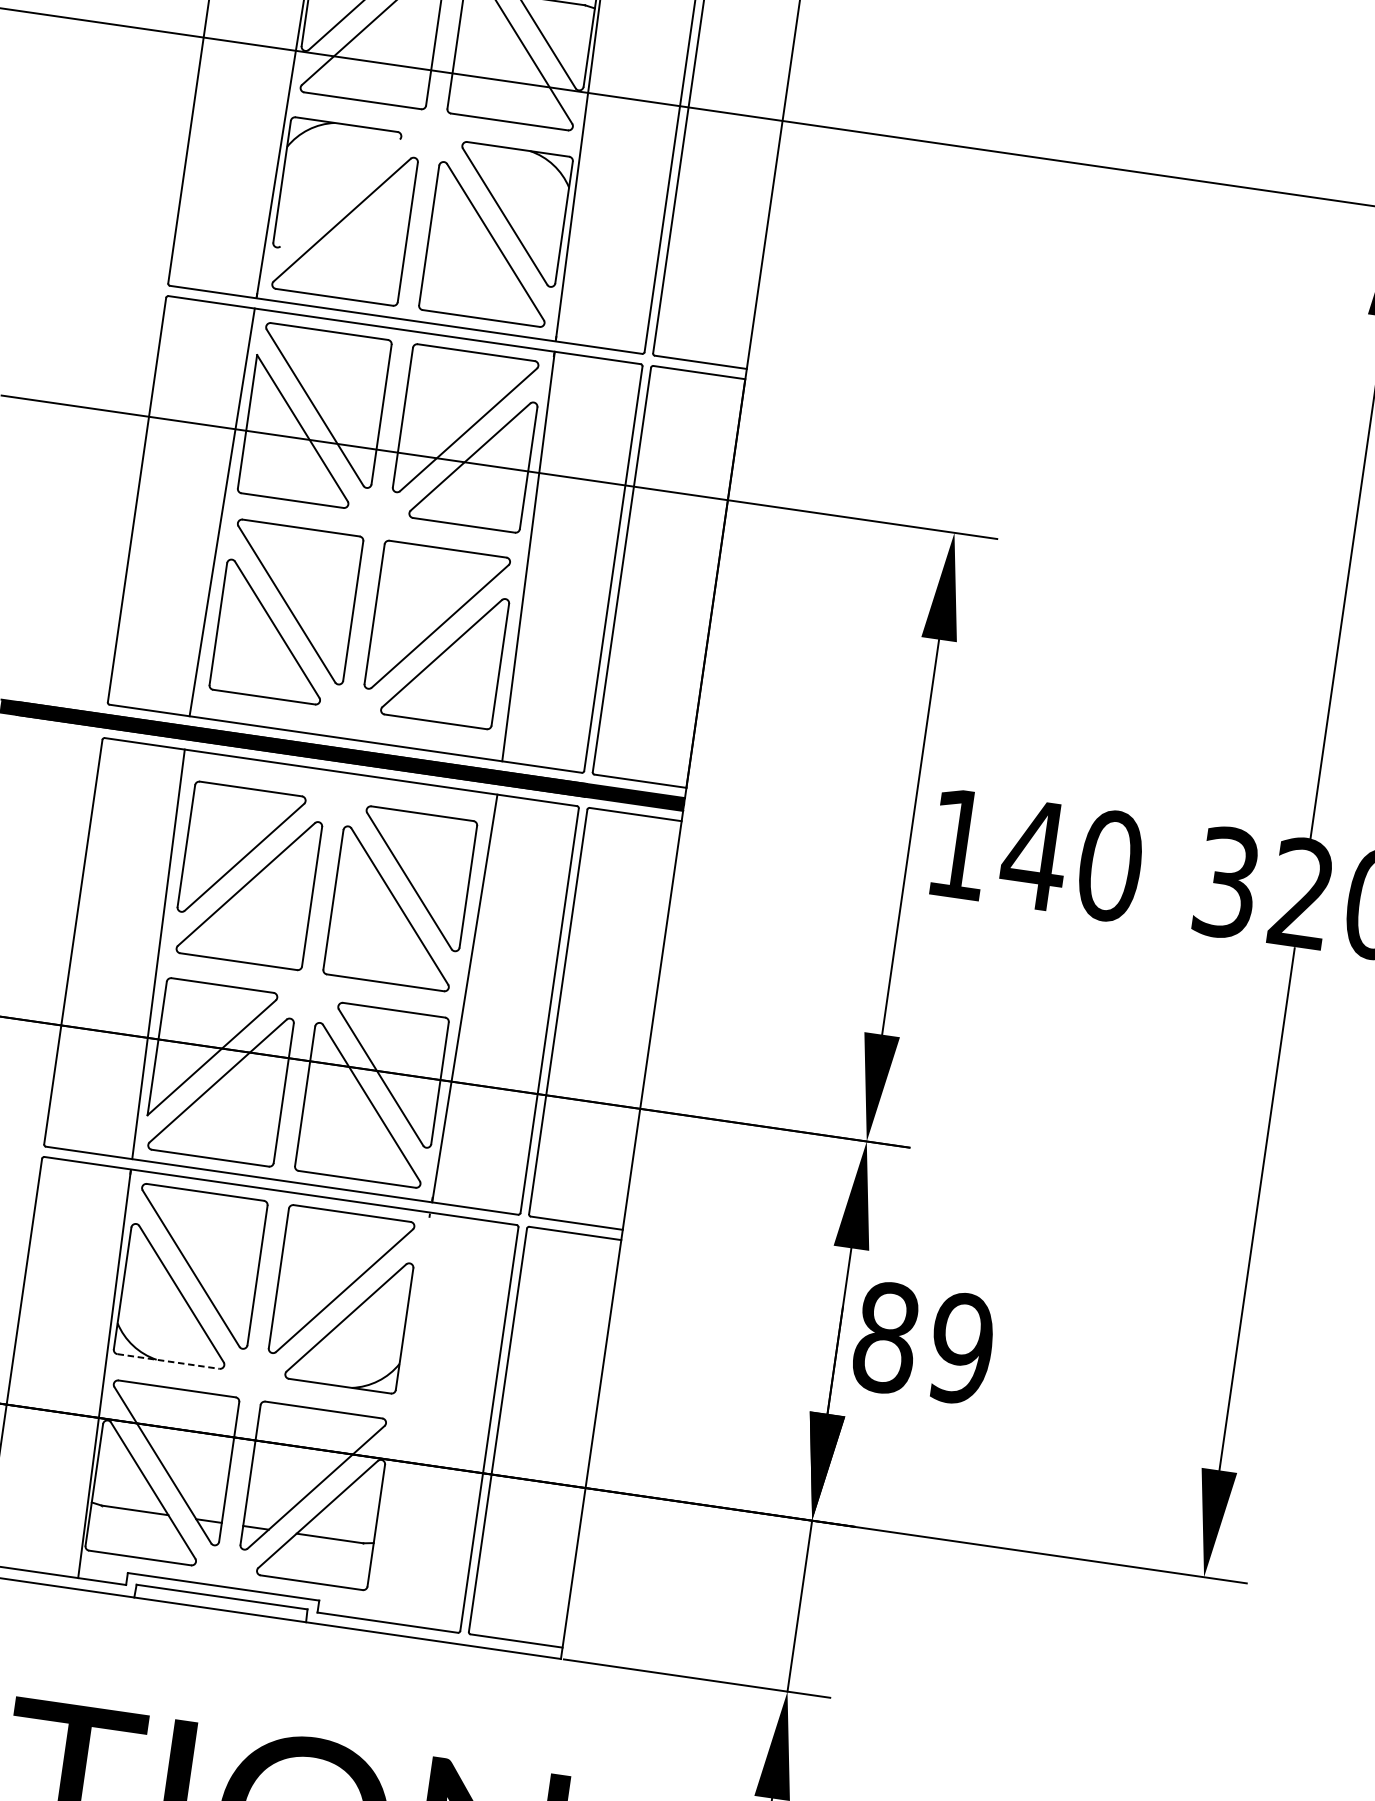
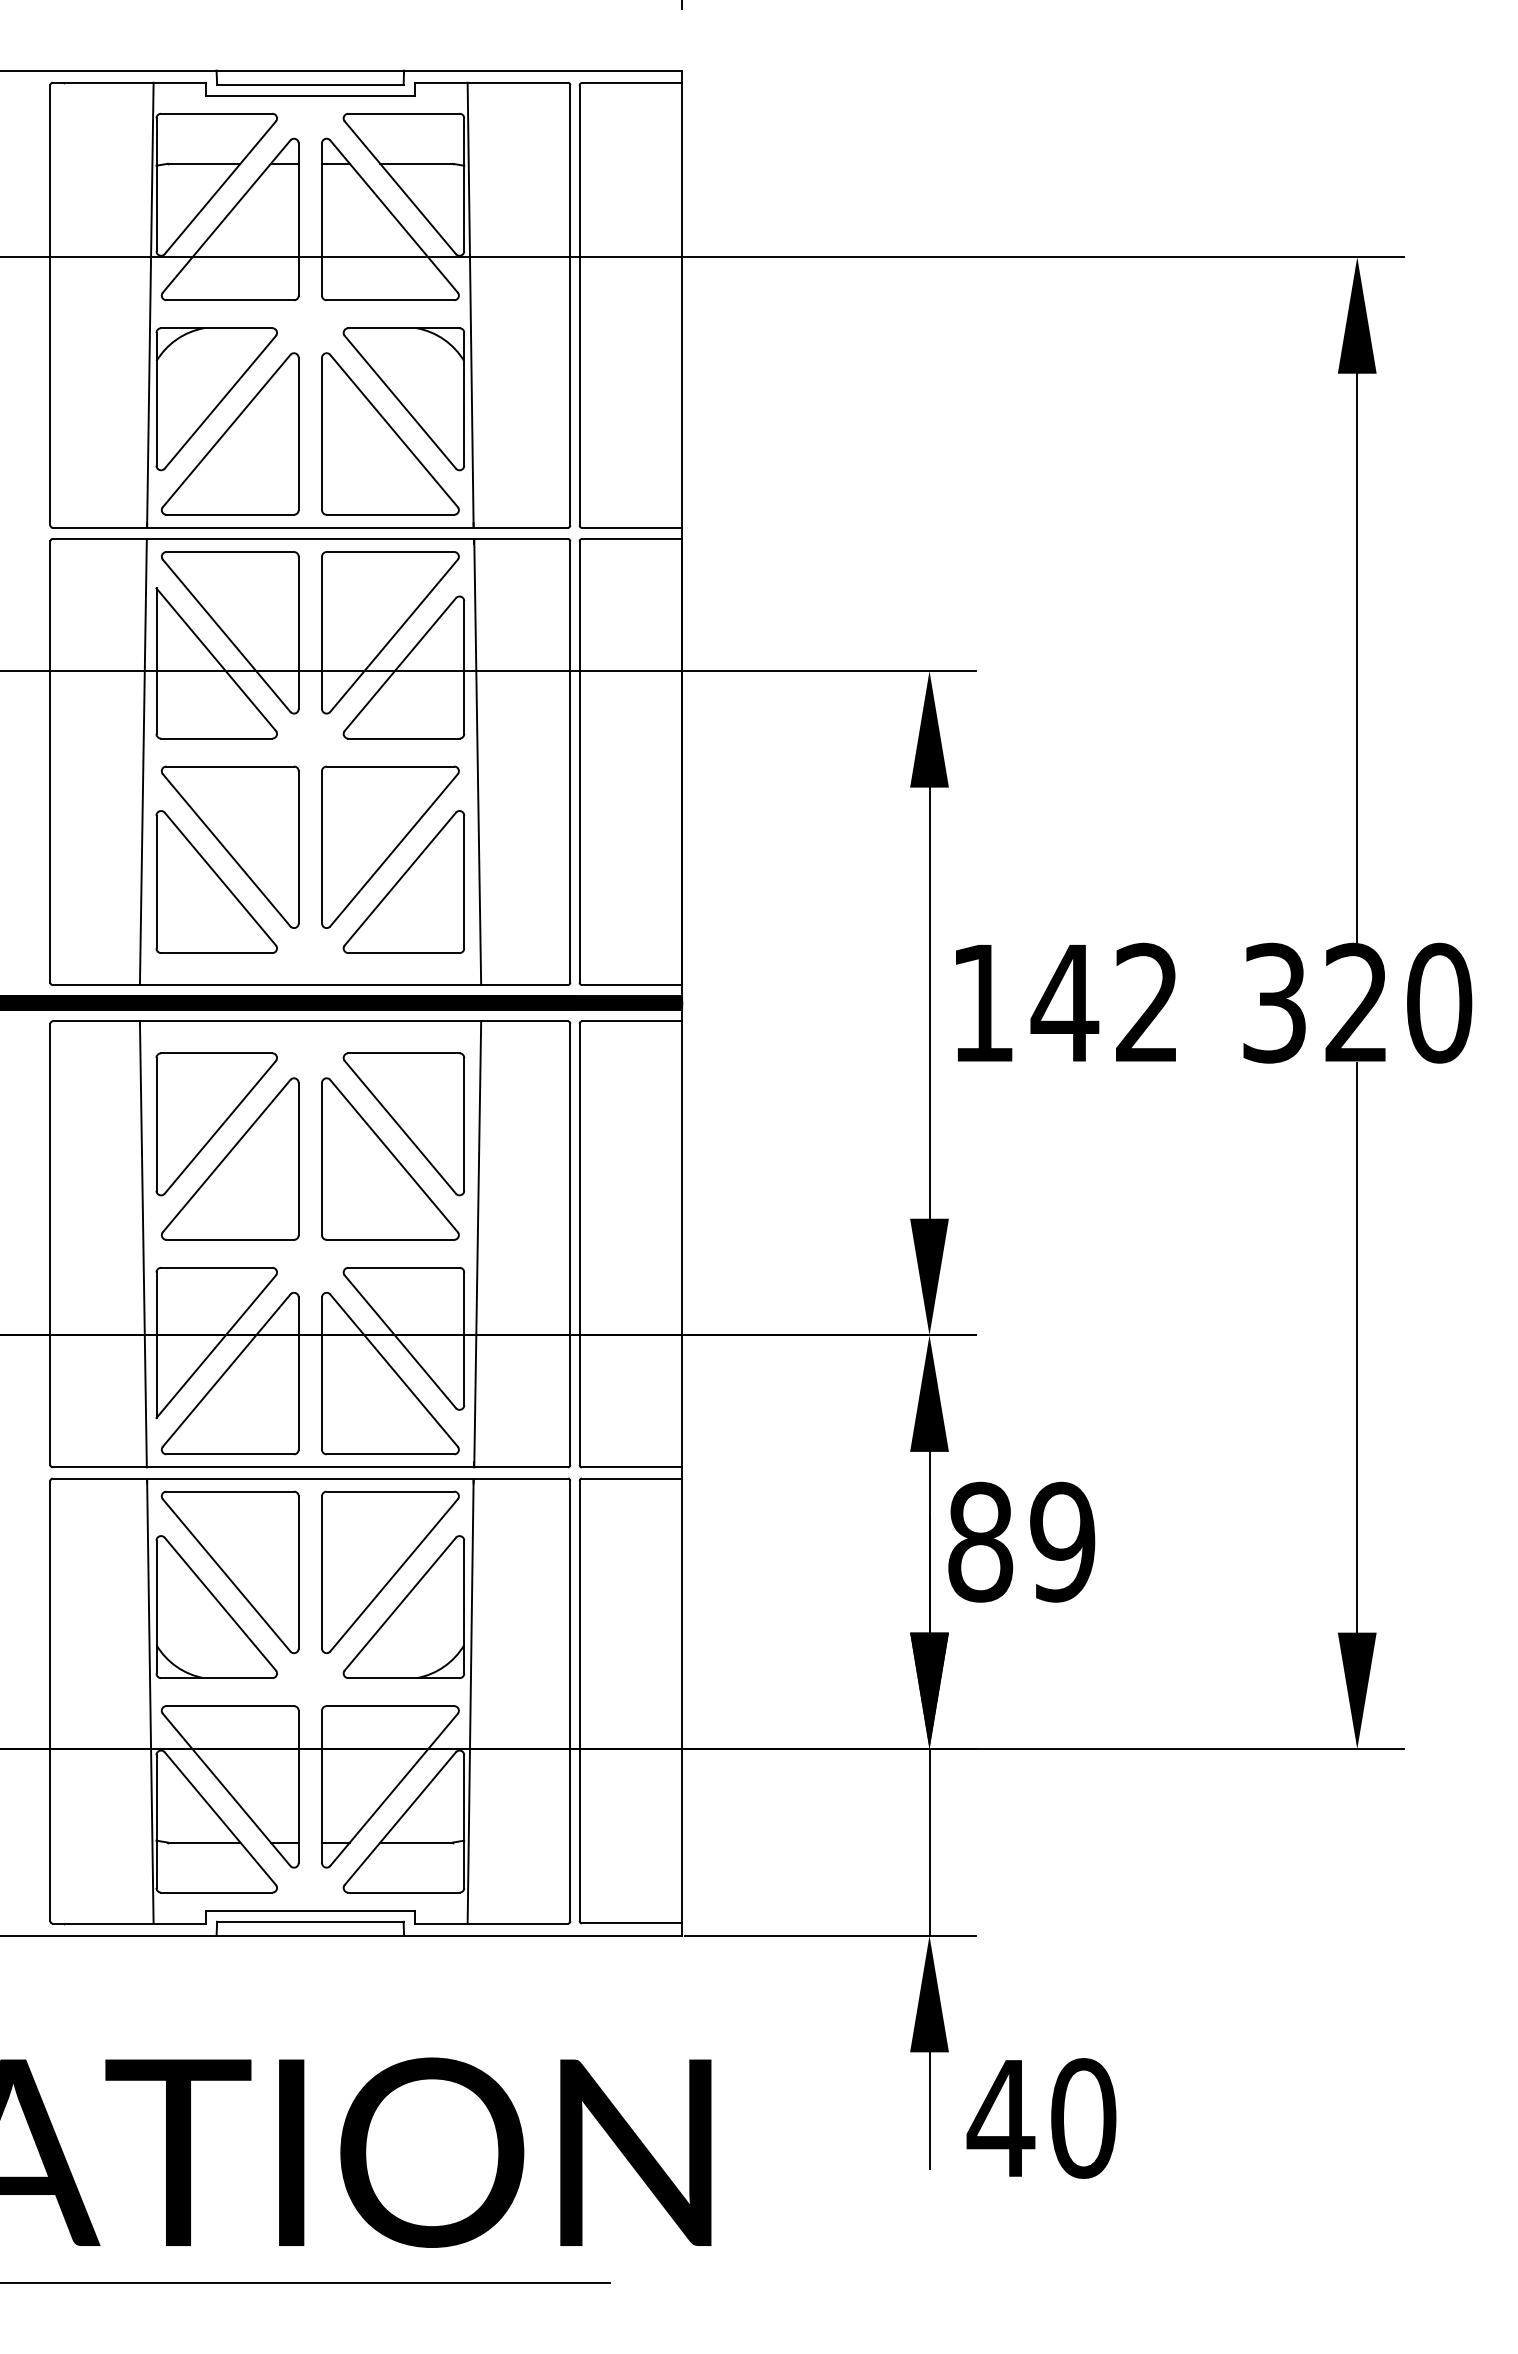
line: (339, 192) -> (219, 401), added
text: (1110, 865) -> (1147, 1002), 140 -> 142
line: (168, 1361) -> (216, 1678), dashed -> solid
line: (397, 1416) -> (470, 1701), added

